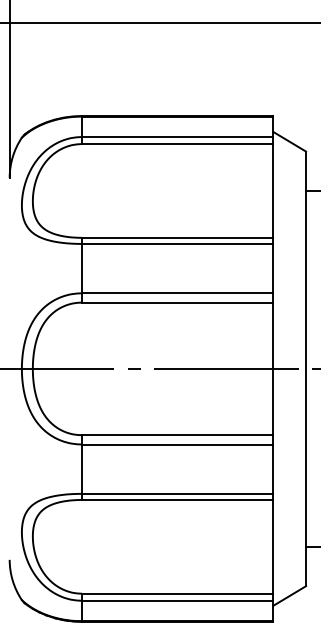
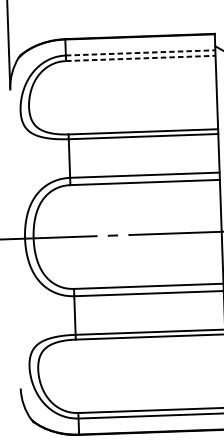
line: (178, 137) -> (141, 53), solid -> dashed
line: (178, 144) -> (141, 58), solid -> dashed

